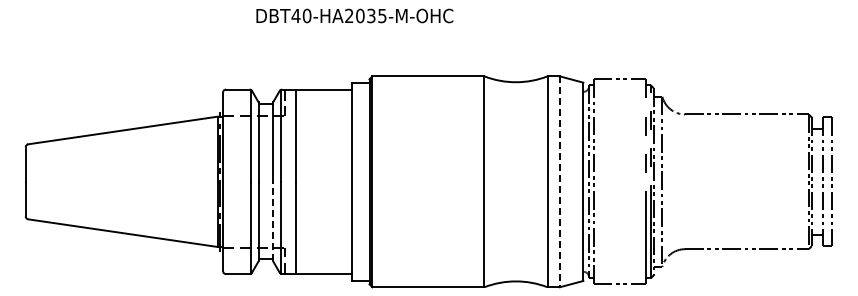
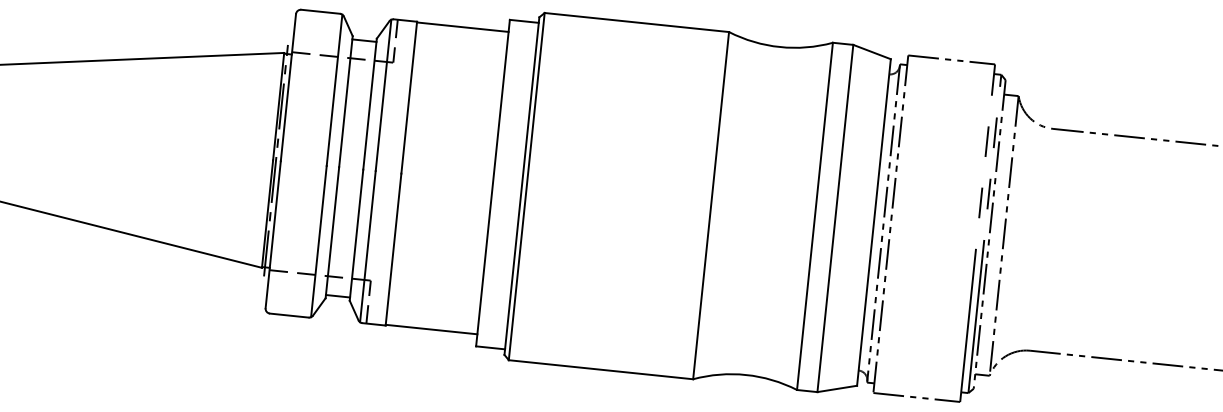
line: (559, 182) -> (834, 219), dashed -> solid
line: (273, 221) -> (357, 235), dashed -> solid

